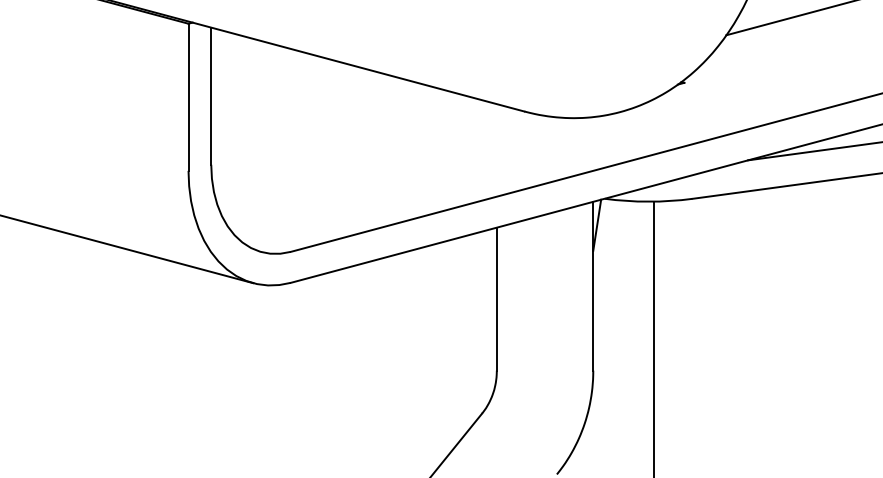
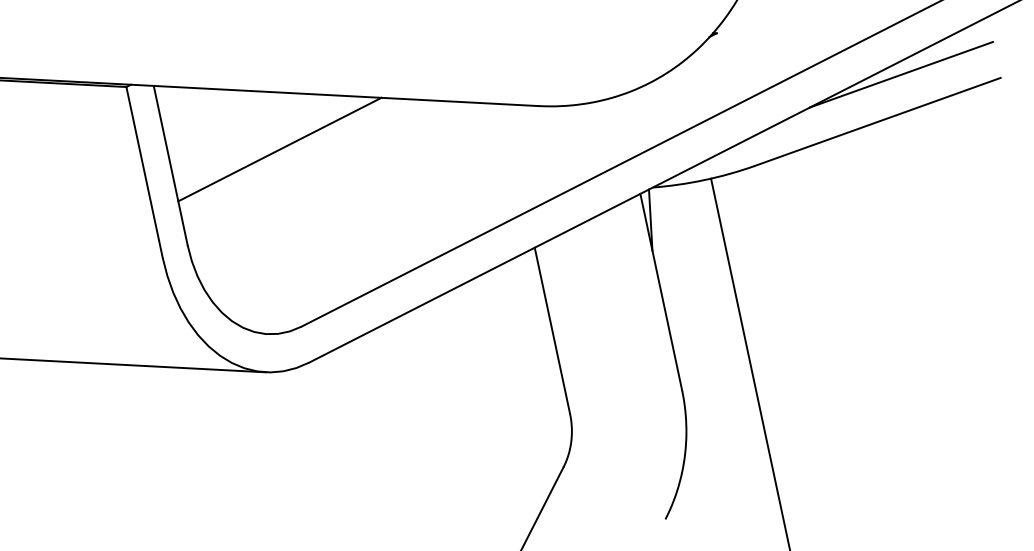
line: (303, 102) -> (279, 150), added

